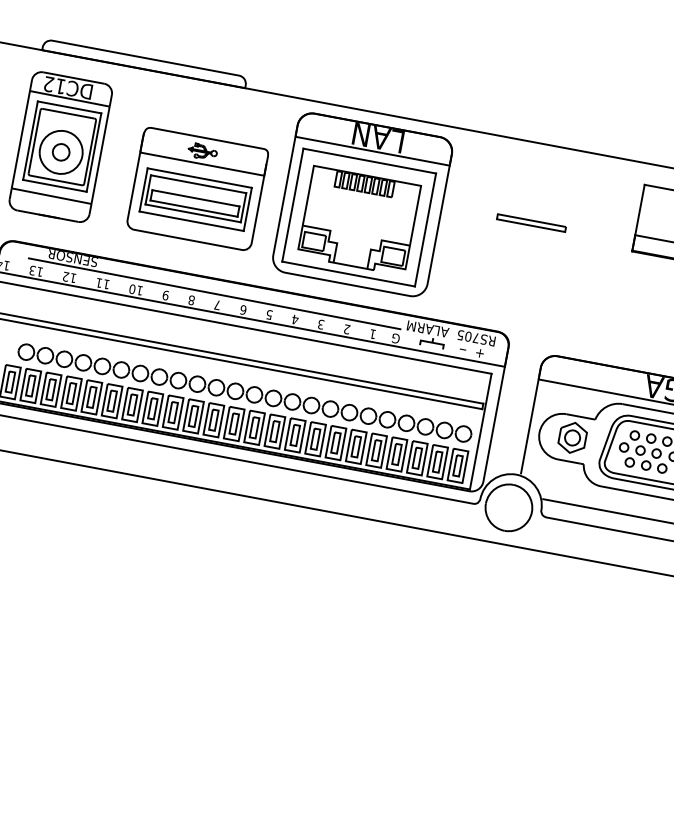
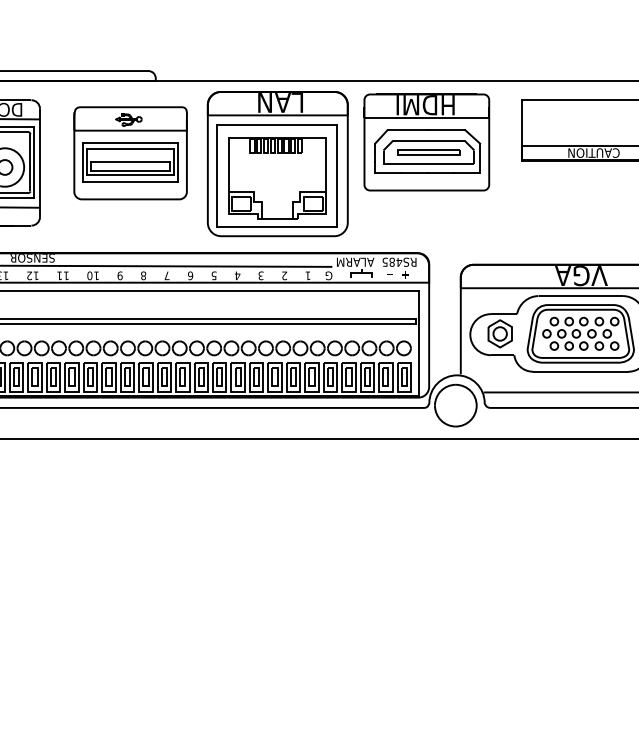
part: (197, 189) -> (130, 153), moved
part: (530, 211) -> (426, 142), added
text: (472, 336) -> (395, 261), RS705 -> RS485

